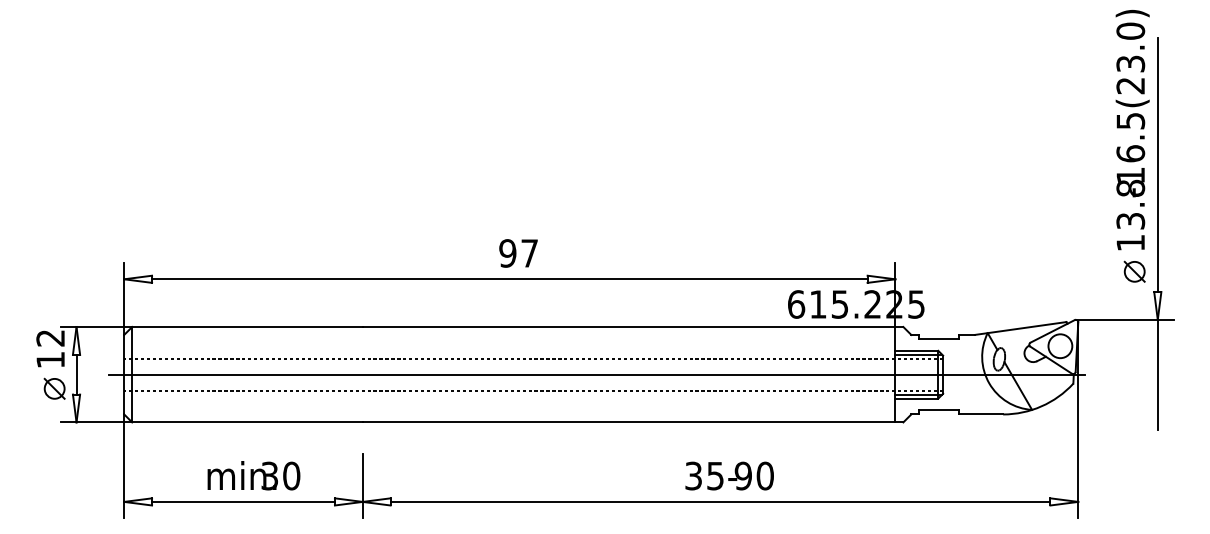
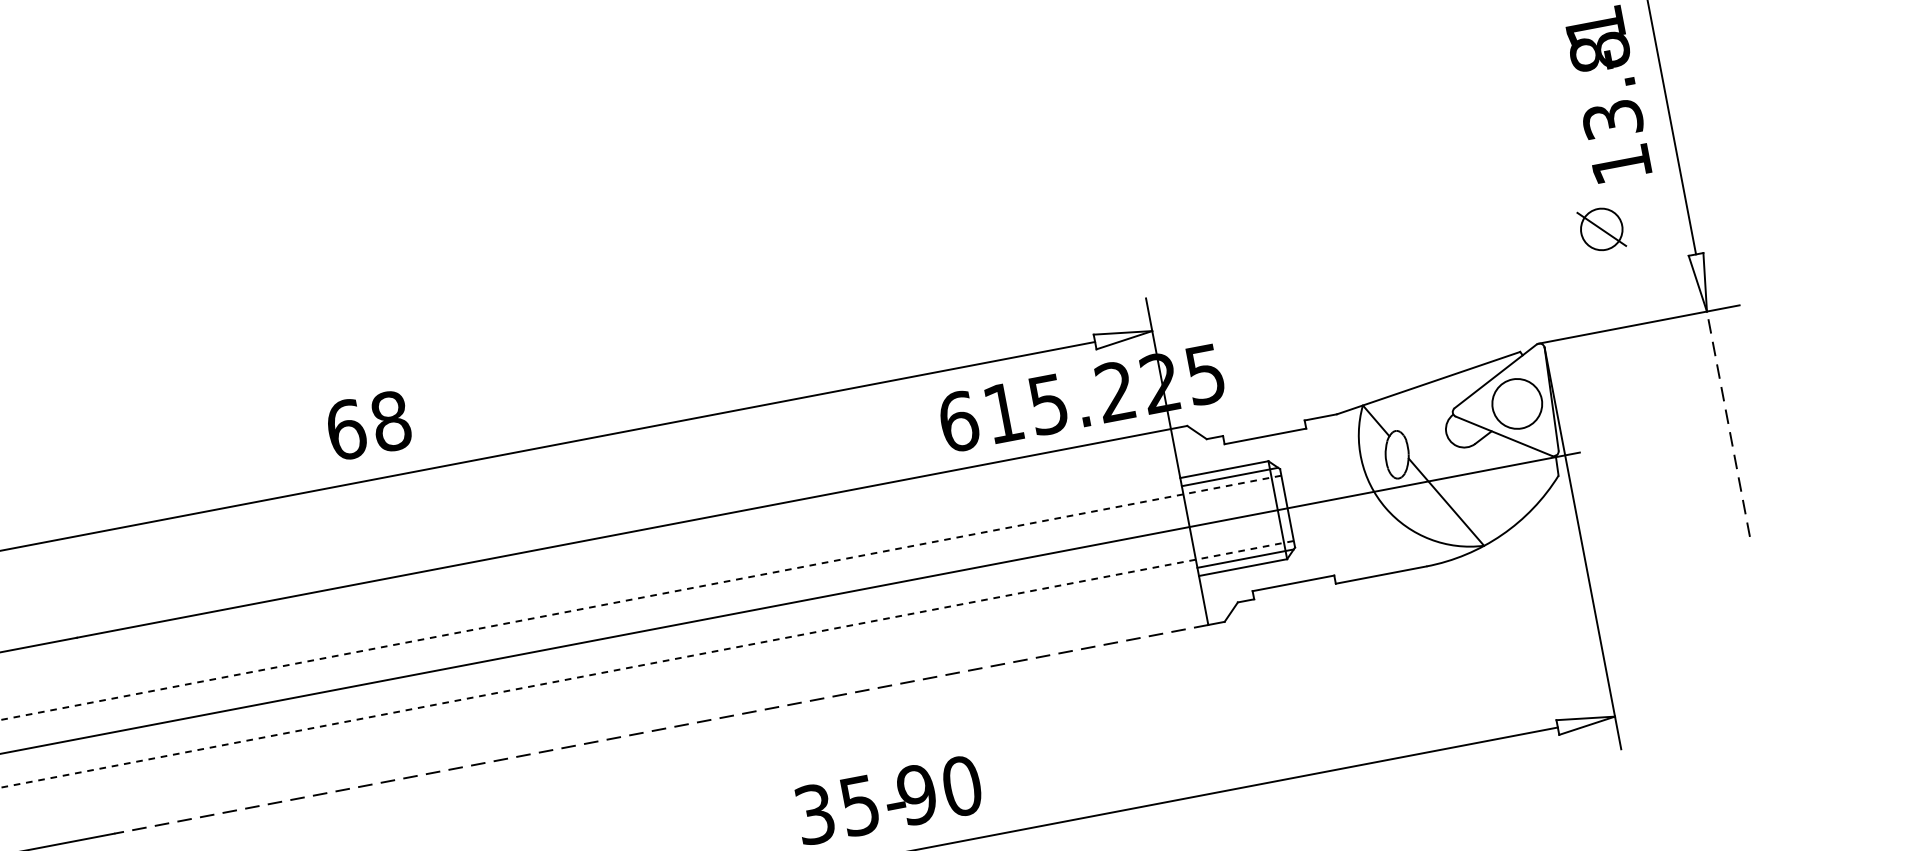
text: (518, 253) -> (368, 425), 97 -> 68
part: (1134, 271) -> (1601, 228), moved
line: (1157, 374) -> (1727, 423), solid -> dashed
line: (628, 422) -> (660, 729), solid -> dashed

